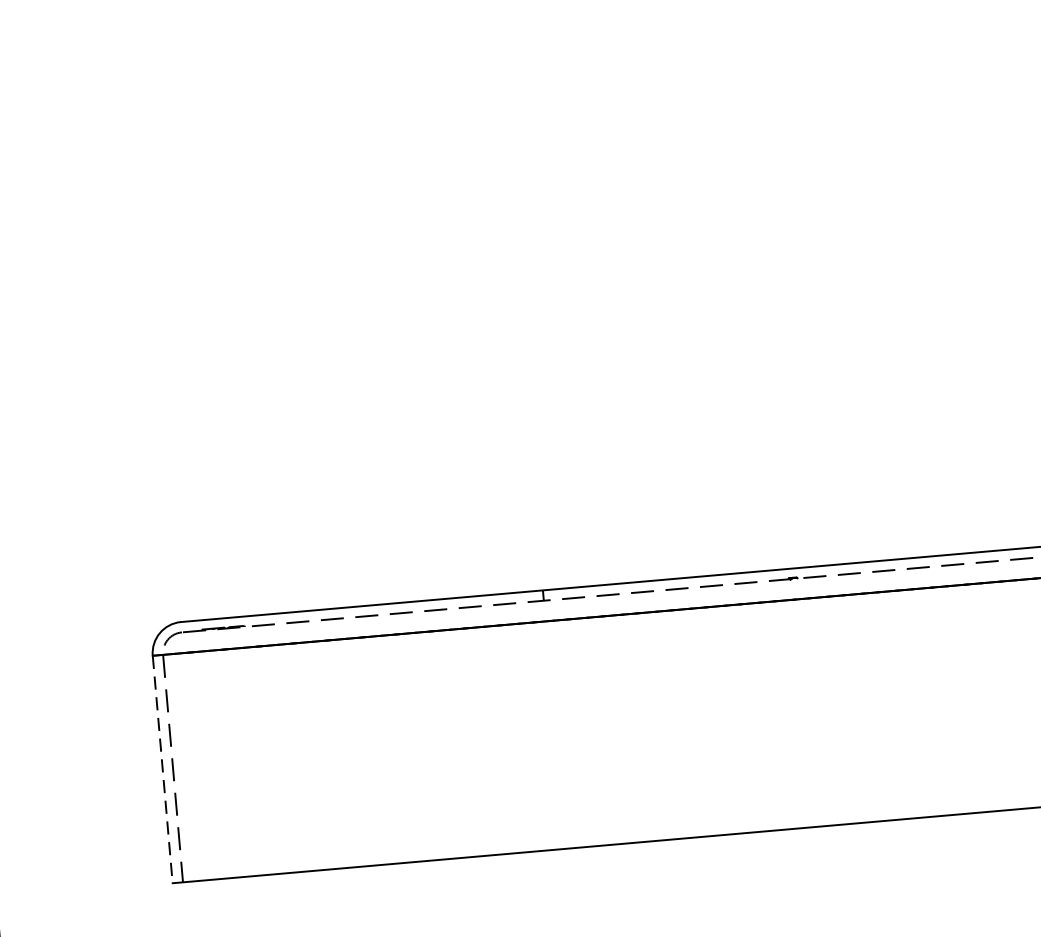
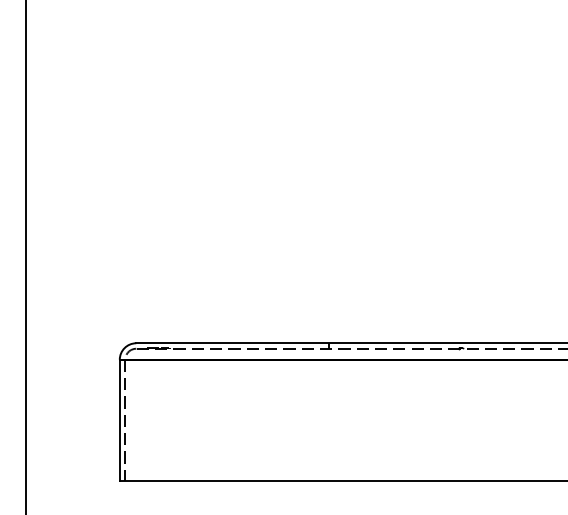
line: (162, 770) -> (119, 420), dashed -> solid

